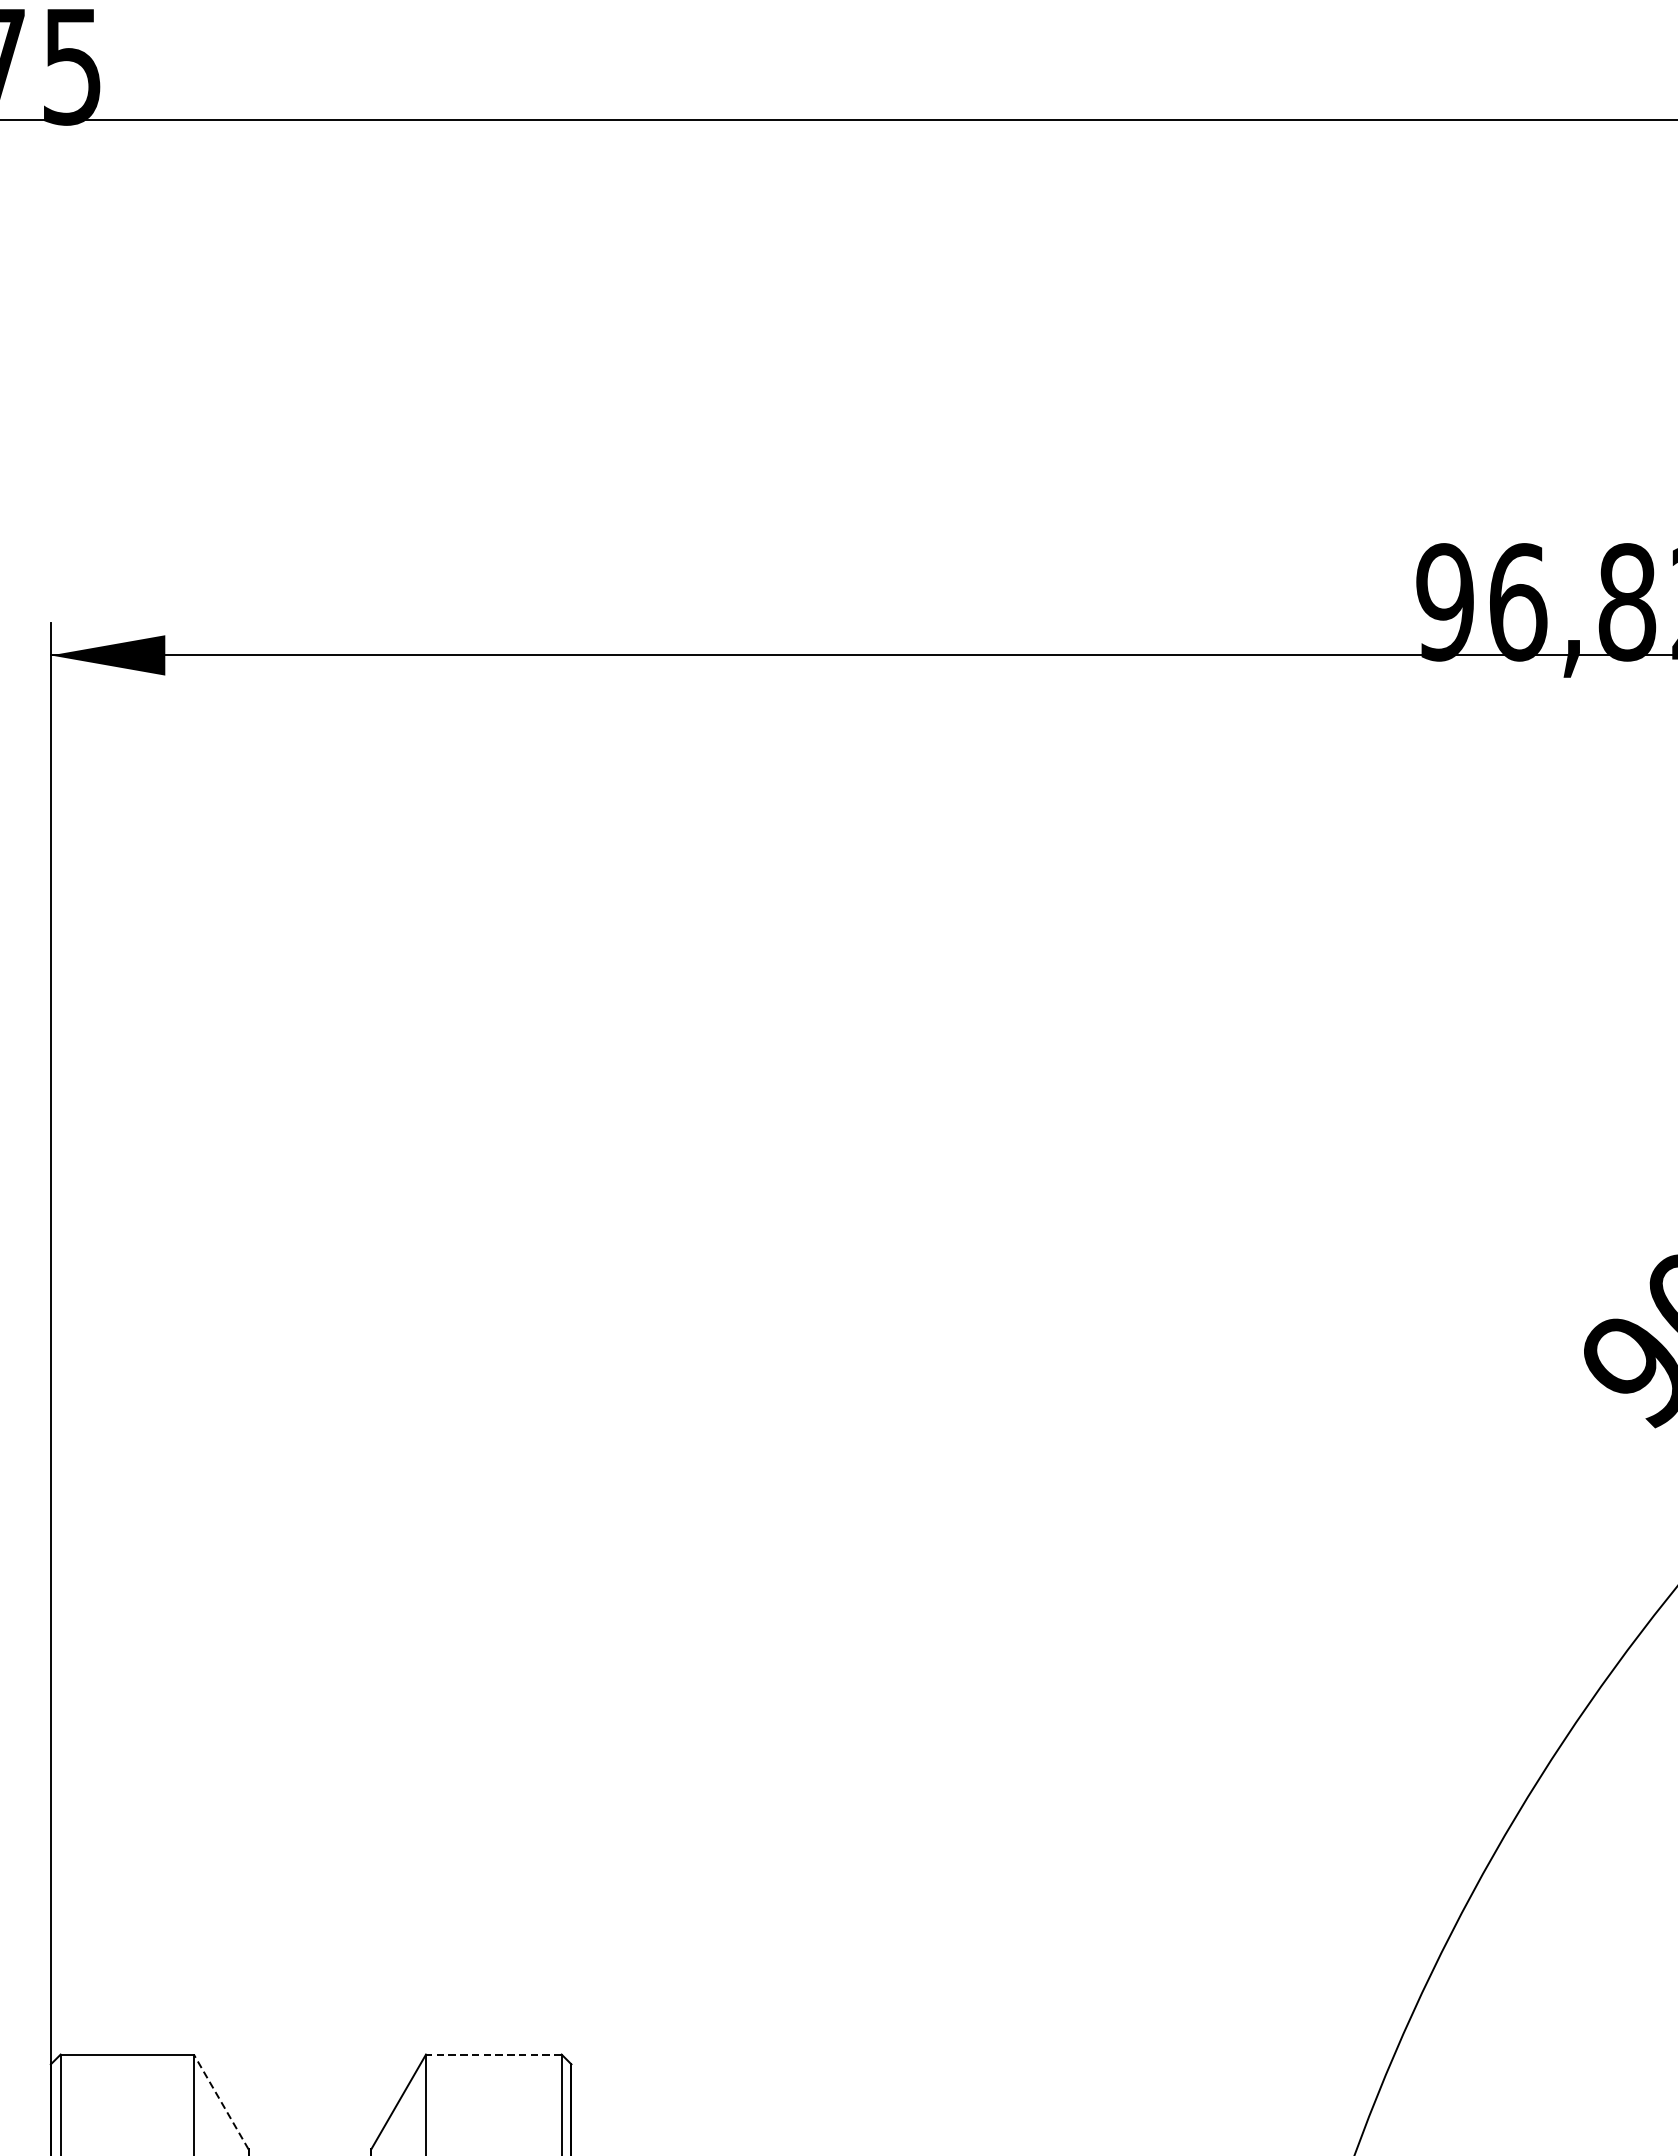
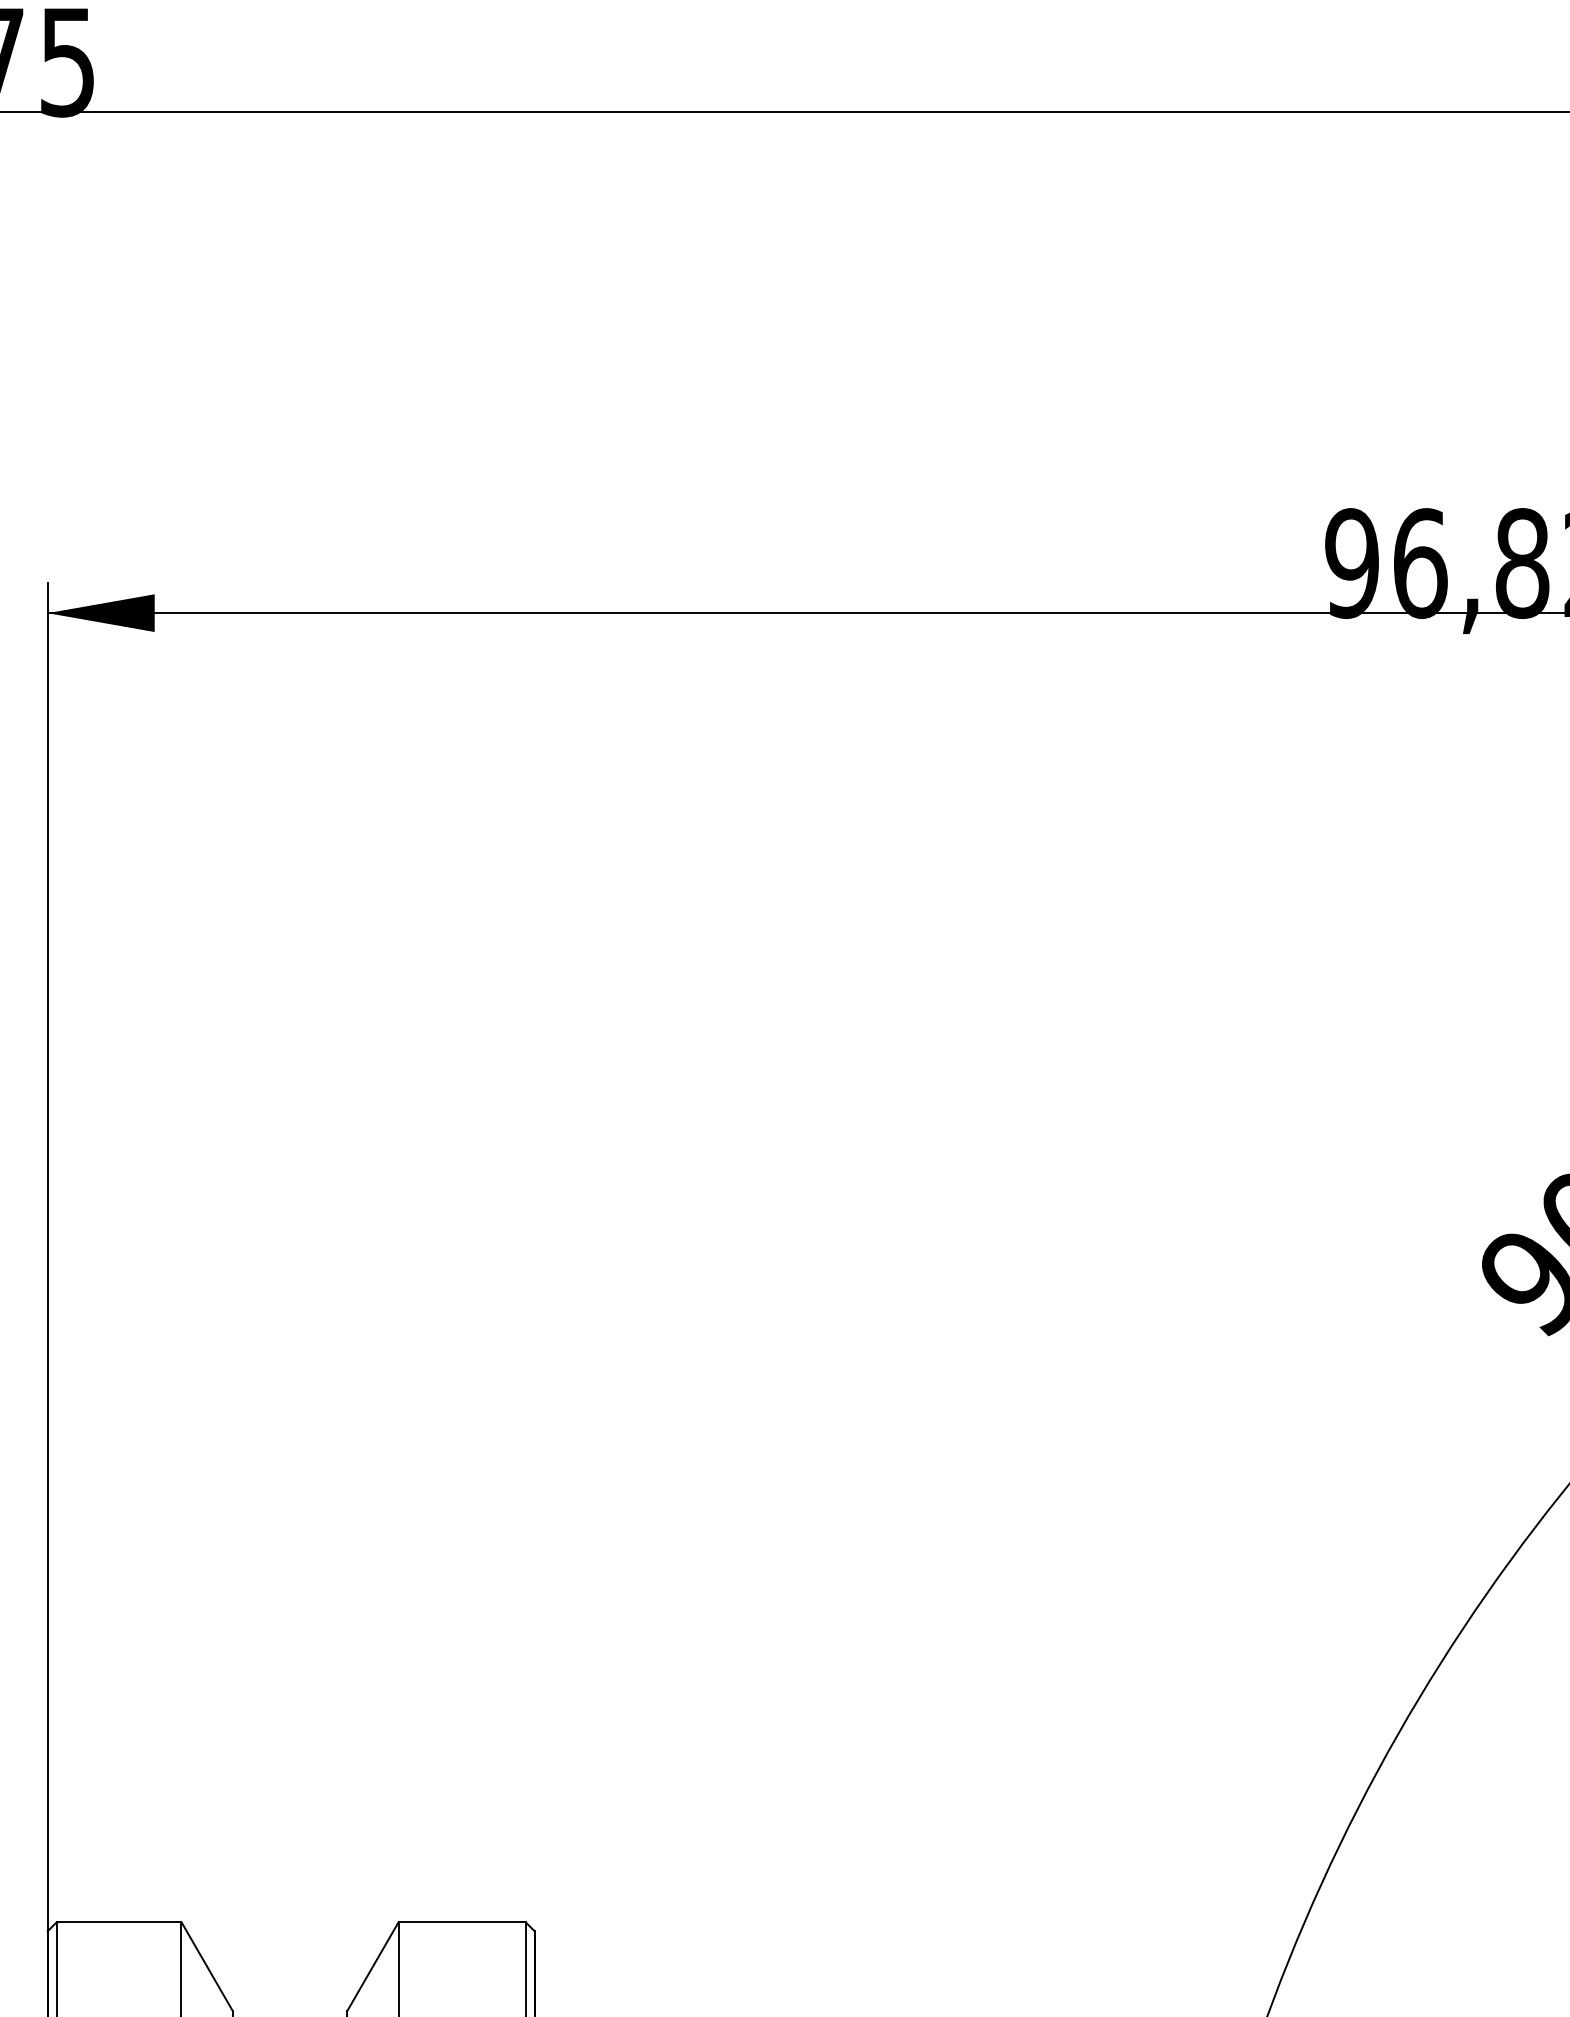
line: (493, 2054) -> (461, 1922), dashed -> solid
line: (220, 2102) -> (206, 1966), dashed -> solid

